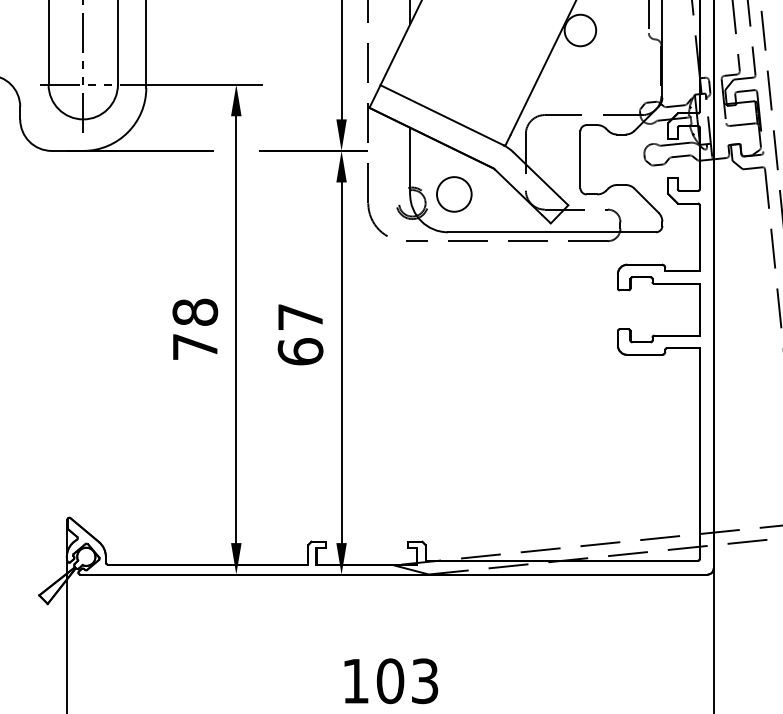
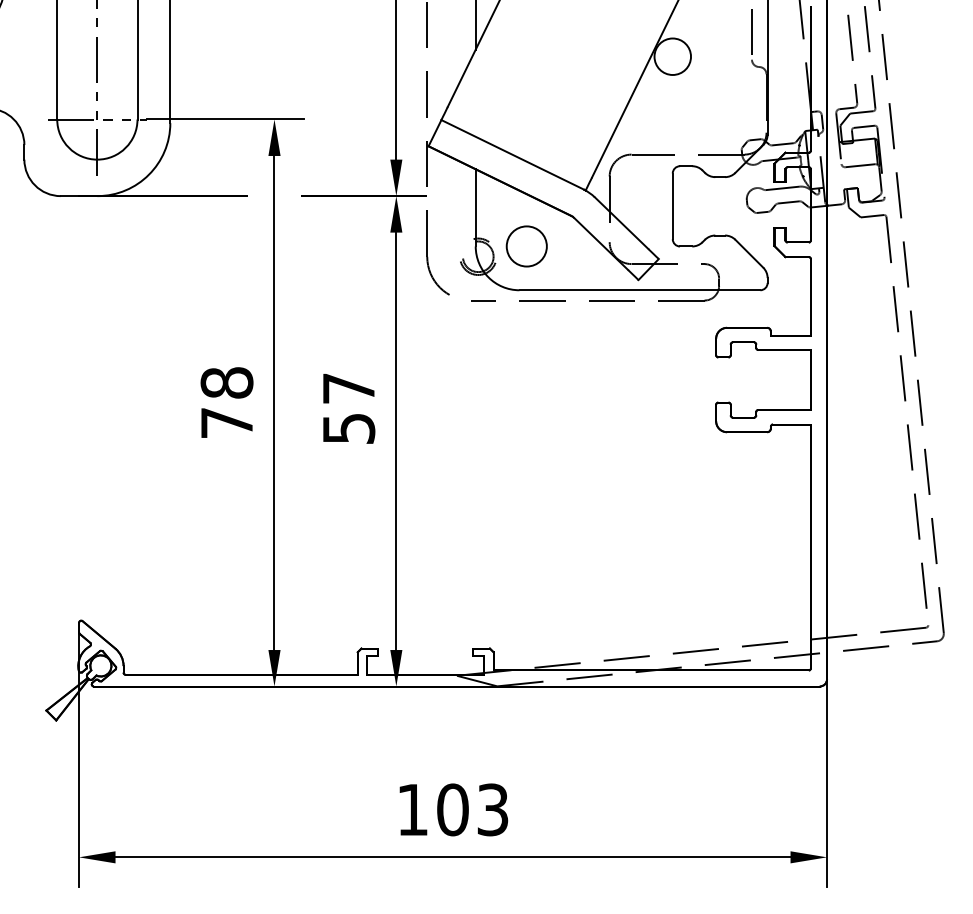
text: (300, 351) -> (348, 428), 67 -> 57

